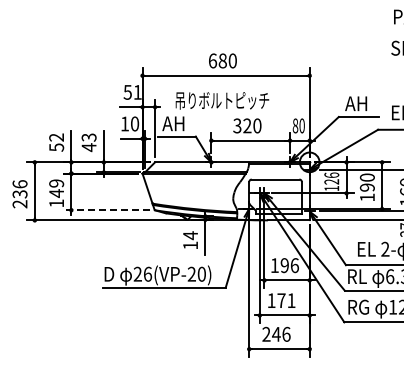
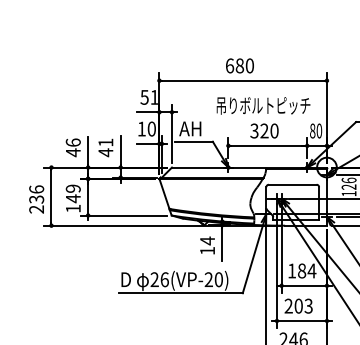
text: (222, 100) -> (263, 105), moved
text: (88, 137) -> (105, 142), 43 -> 41
text: (56, 142) -> (73, 147), 52 -> 46
line: (106, 210) -> (123, 215), dashed -> solid
text: (289, 265) -> (306, 270), 196 -> 184
text: (281, 300) -> (298, 305), 171 -> 203

